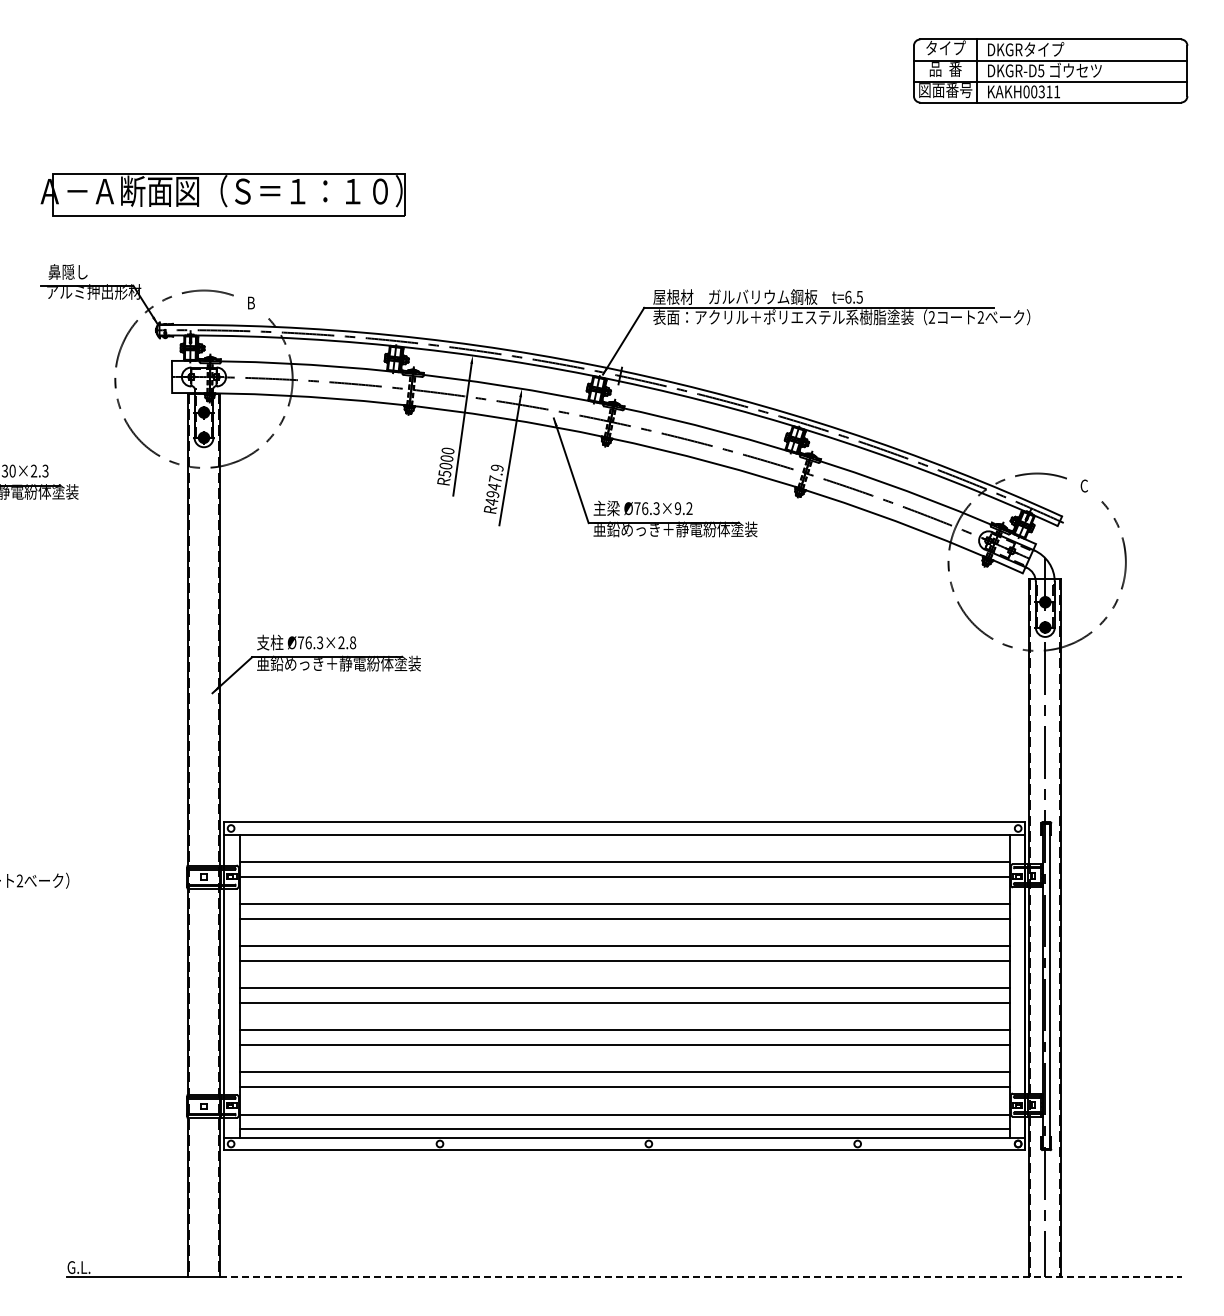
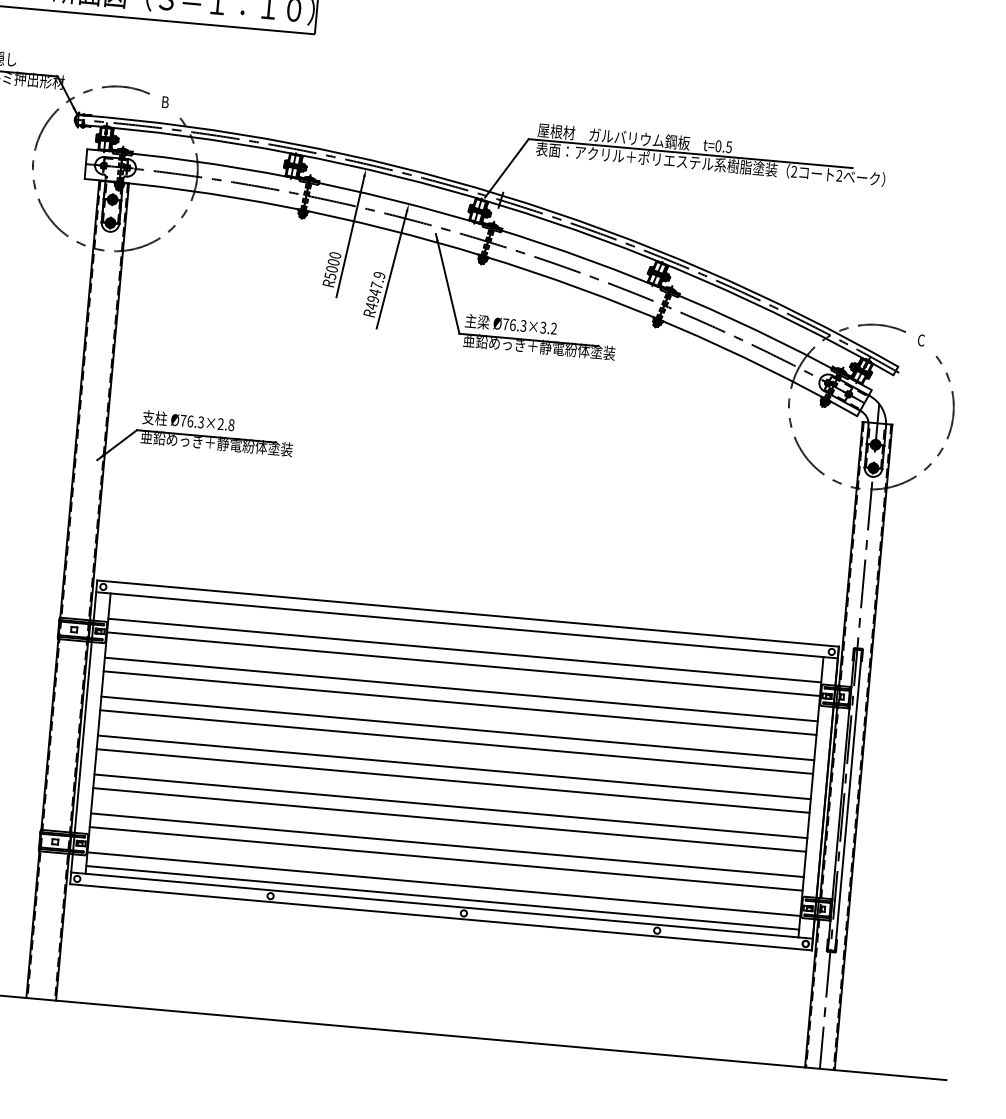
text: (848, 296) -> (718, 145), t=6.5 -> t=0.5
text: (677, 508) -> (542, 327), Ø76.3×9.2 -> Ø76.3×3.2
line: (701, 1276) -> (501, 1040), dashed -> solid

